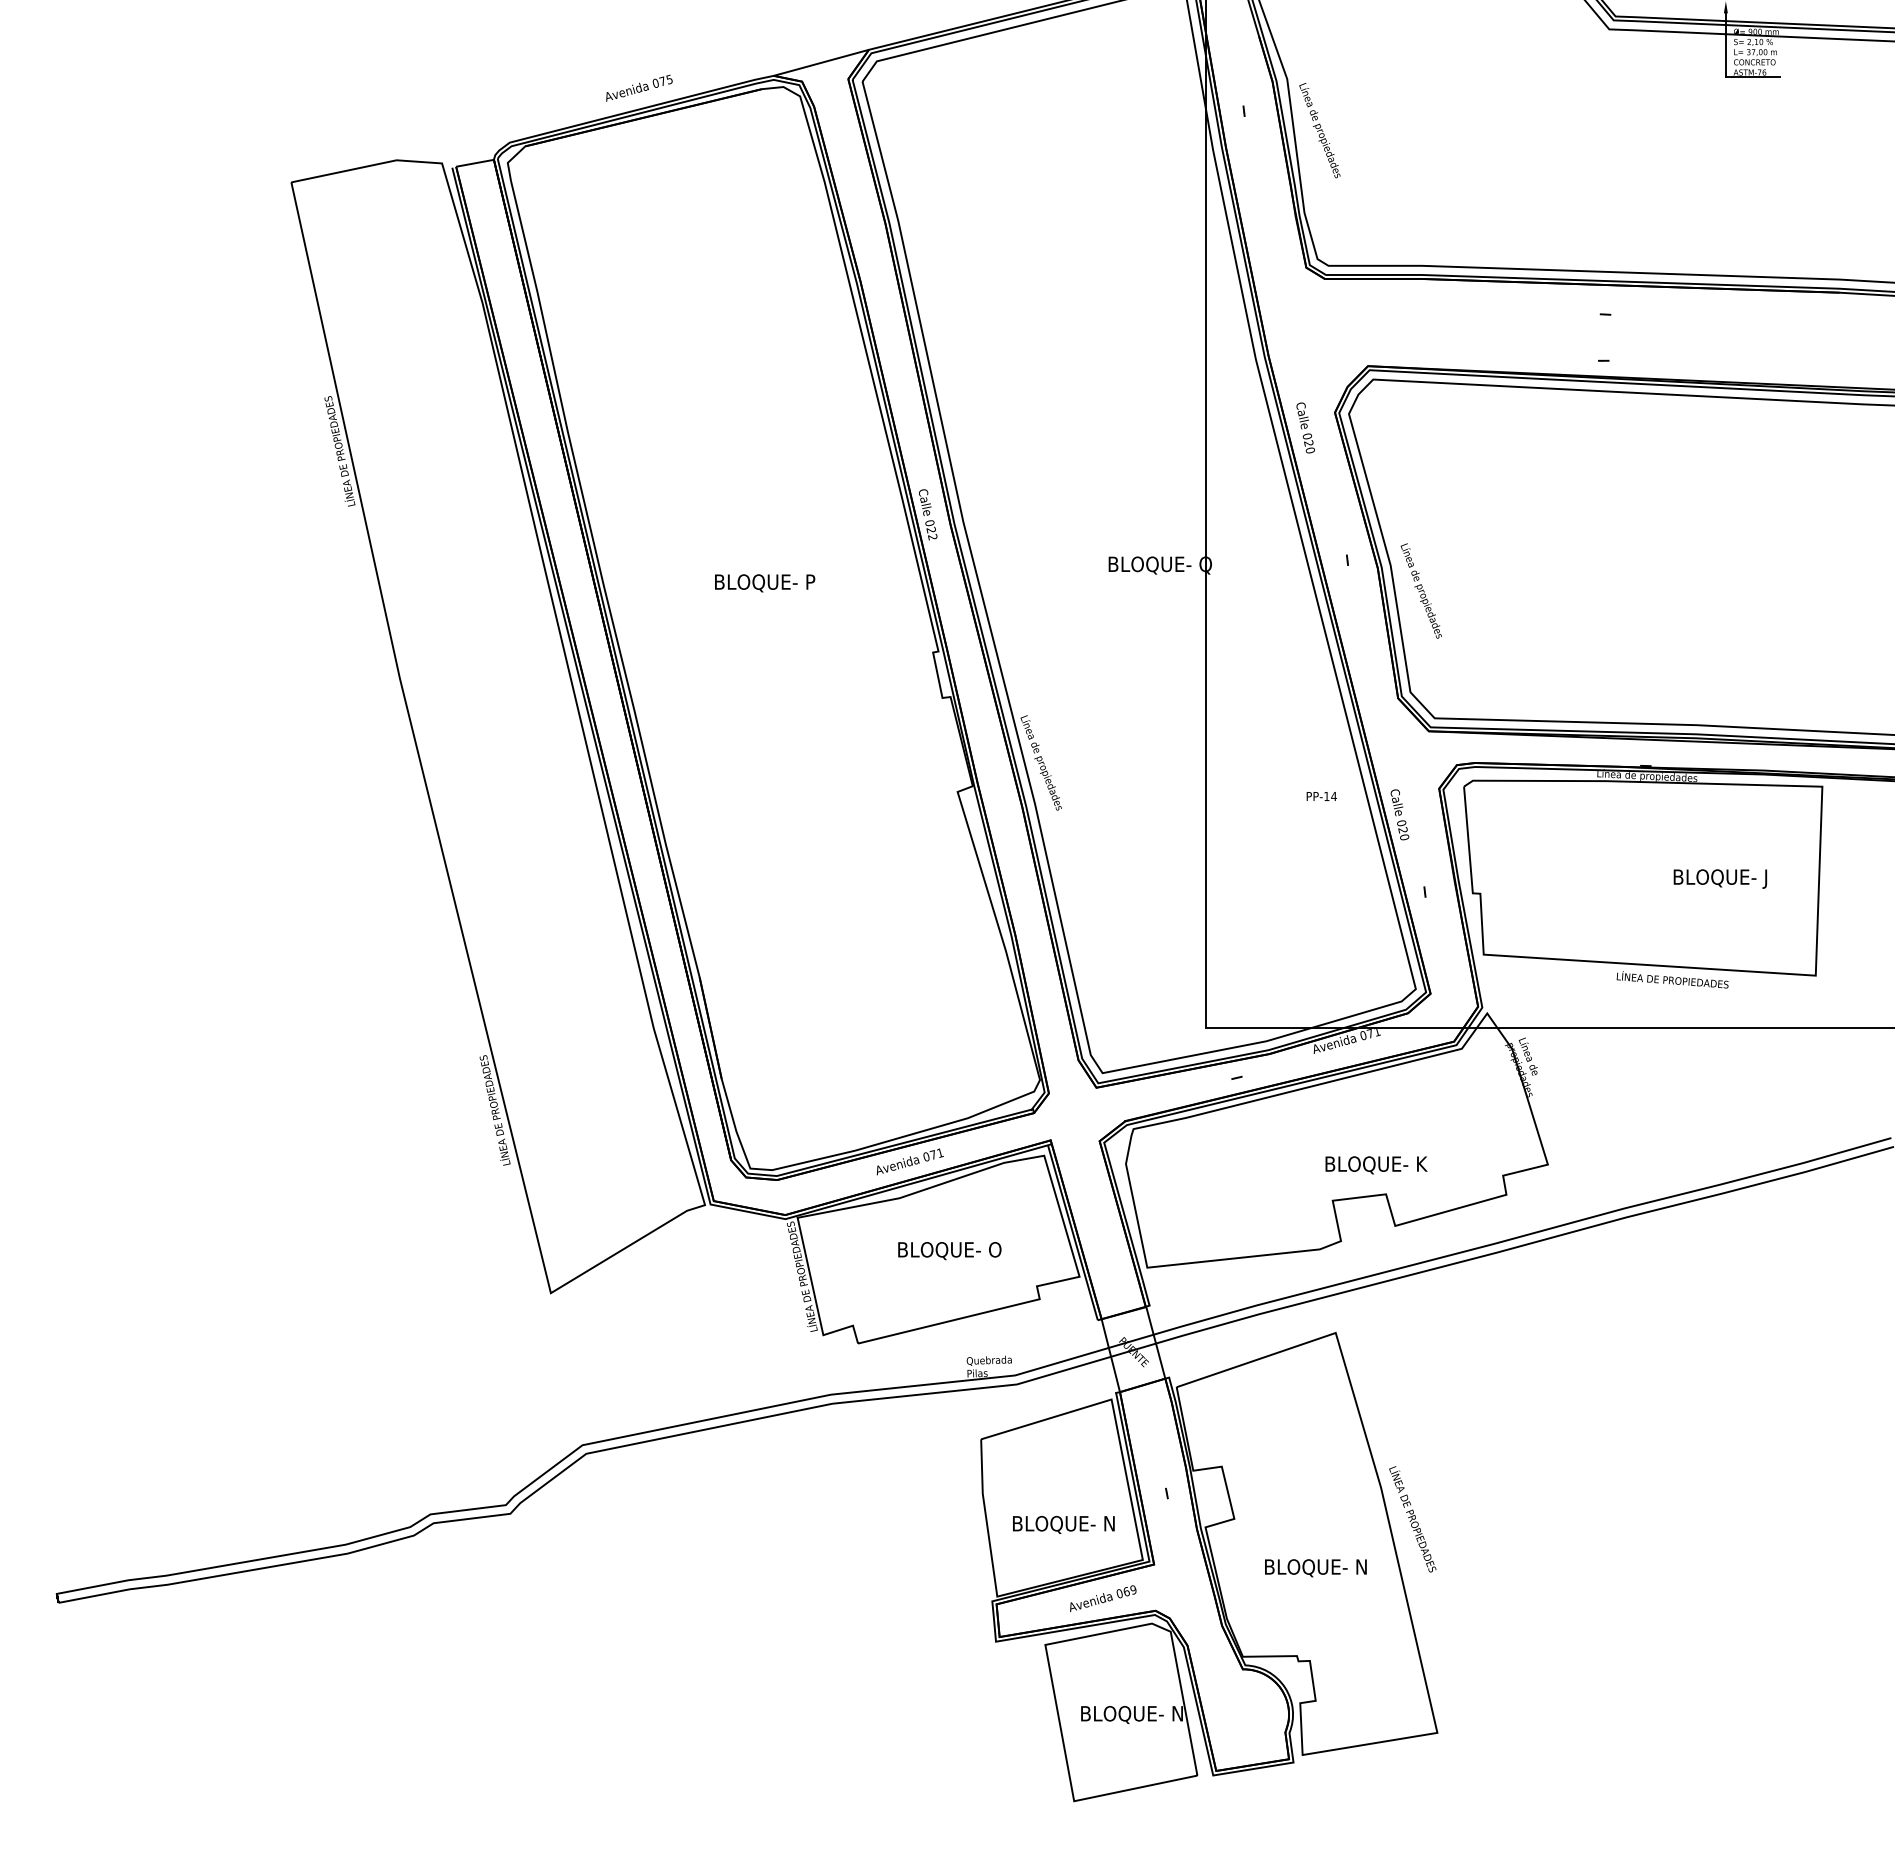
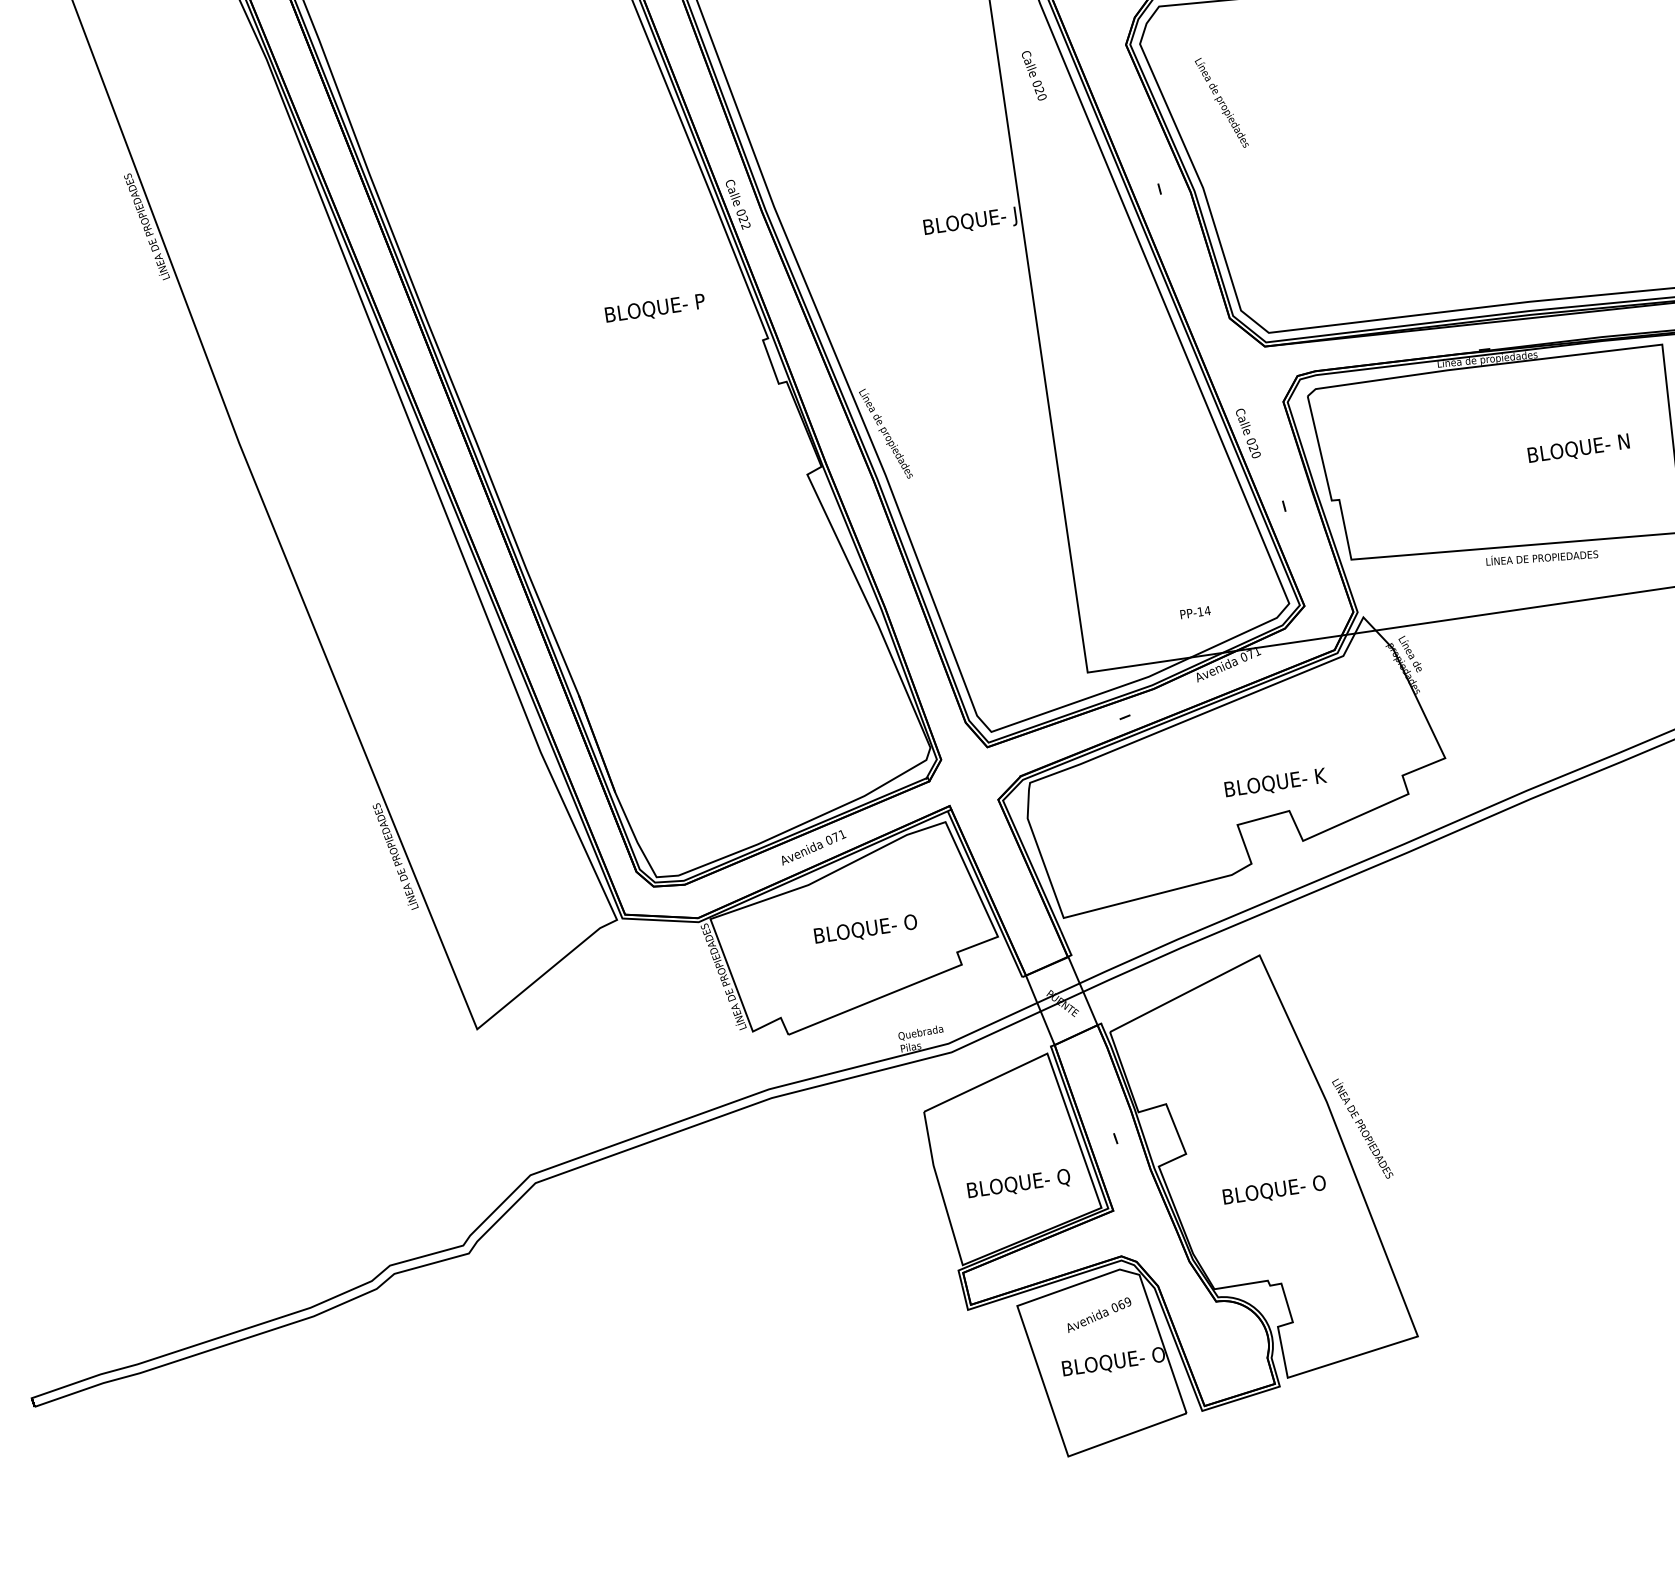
text: (1305, 427) -> (1033, 75), moved
text: (1204, 566) -> (1019, 215), BLOQUE- Q -> BLOQUE- J
text: (765, 583) -> (655, 309), moved
text: (1420, 590) -> (1220, 102), moved
text: (1321, 796) -> (1195, 612), moved
text: (1768, 878) -> (1622, 443), BLOQUE- J -> BLOQUE- N
text: (1109, 1524) -> (1063, 1177), BLOQUE- N -> BLOQUE- Q
text: (1361, 1566) -> (1318, 1182), BLOQUE- N -> BLOQUE- O
text: (1103, 1598) -> (1099, 1314), moved
text: (1177, 1713) -> (1157, 1354), BLOQUE- N -> BLOQUE- O

